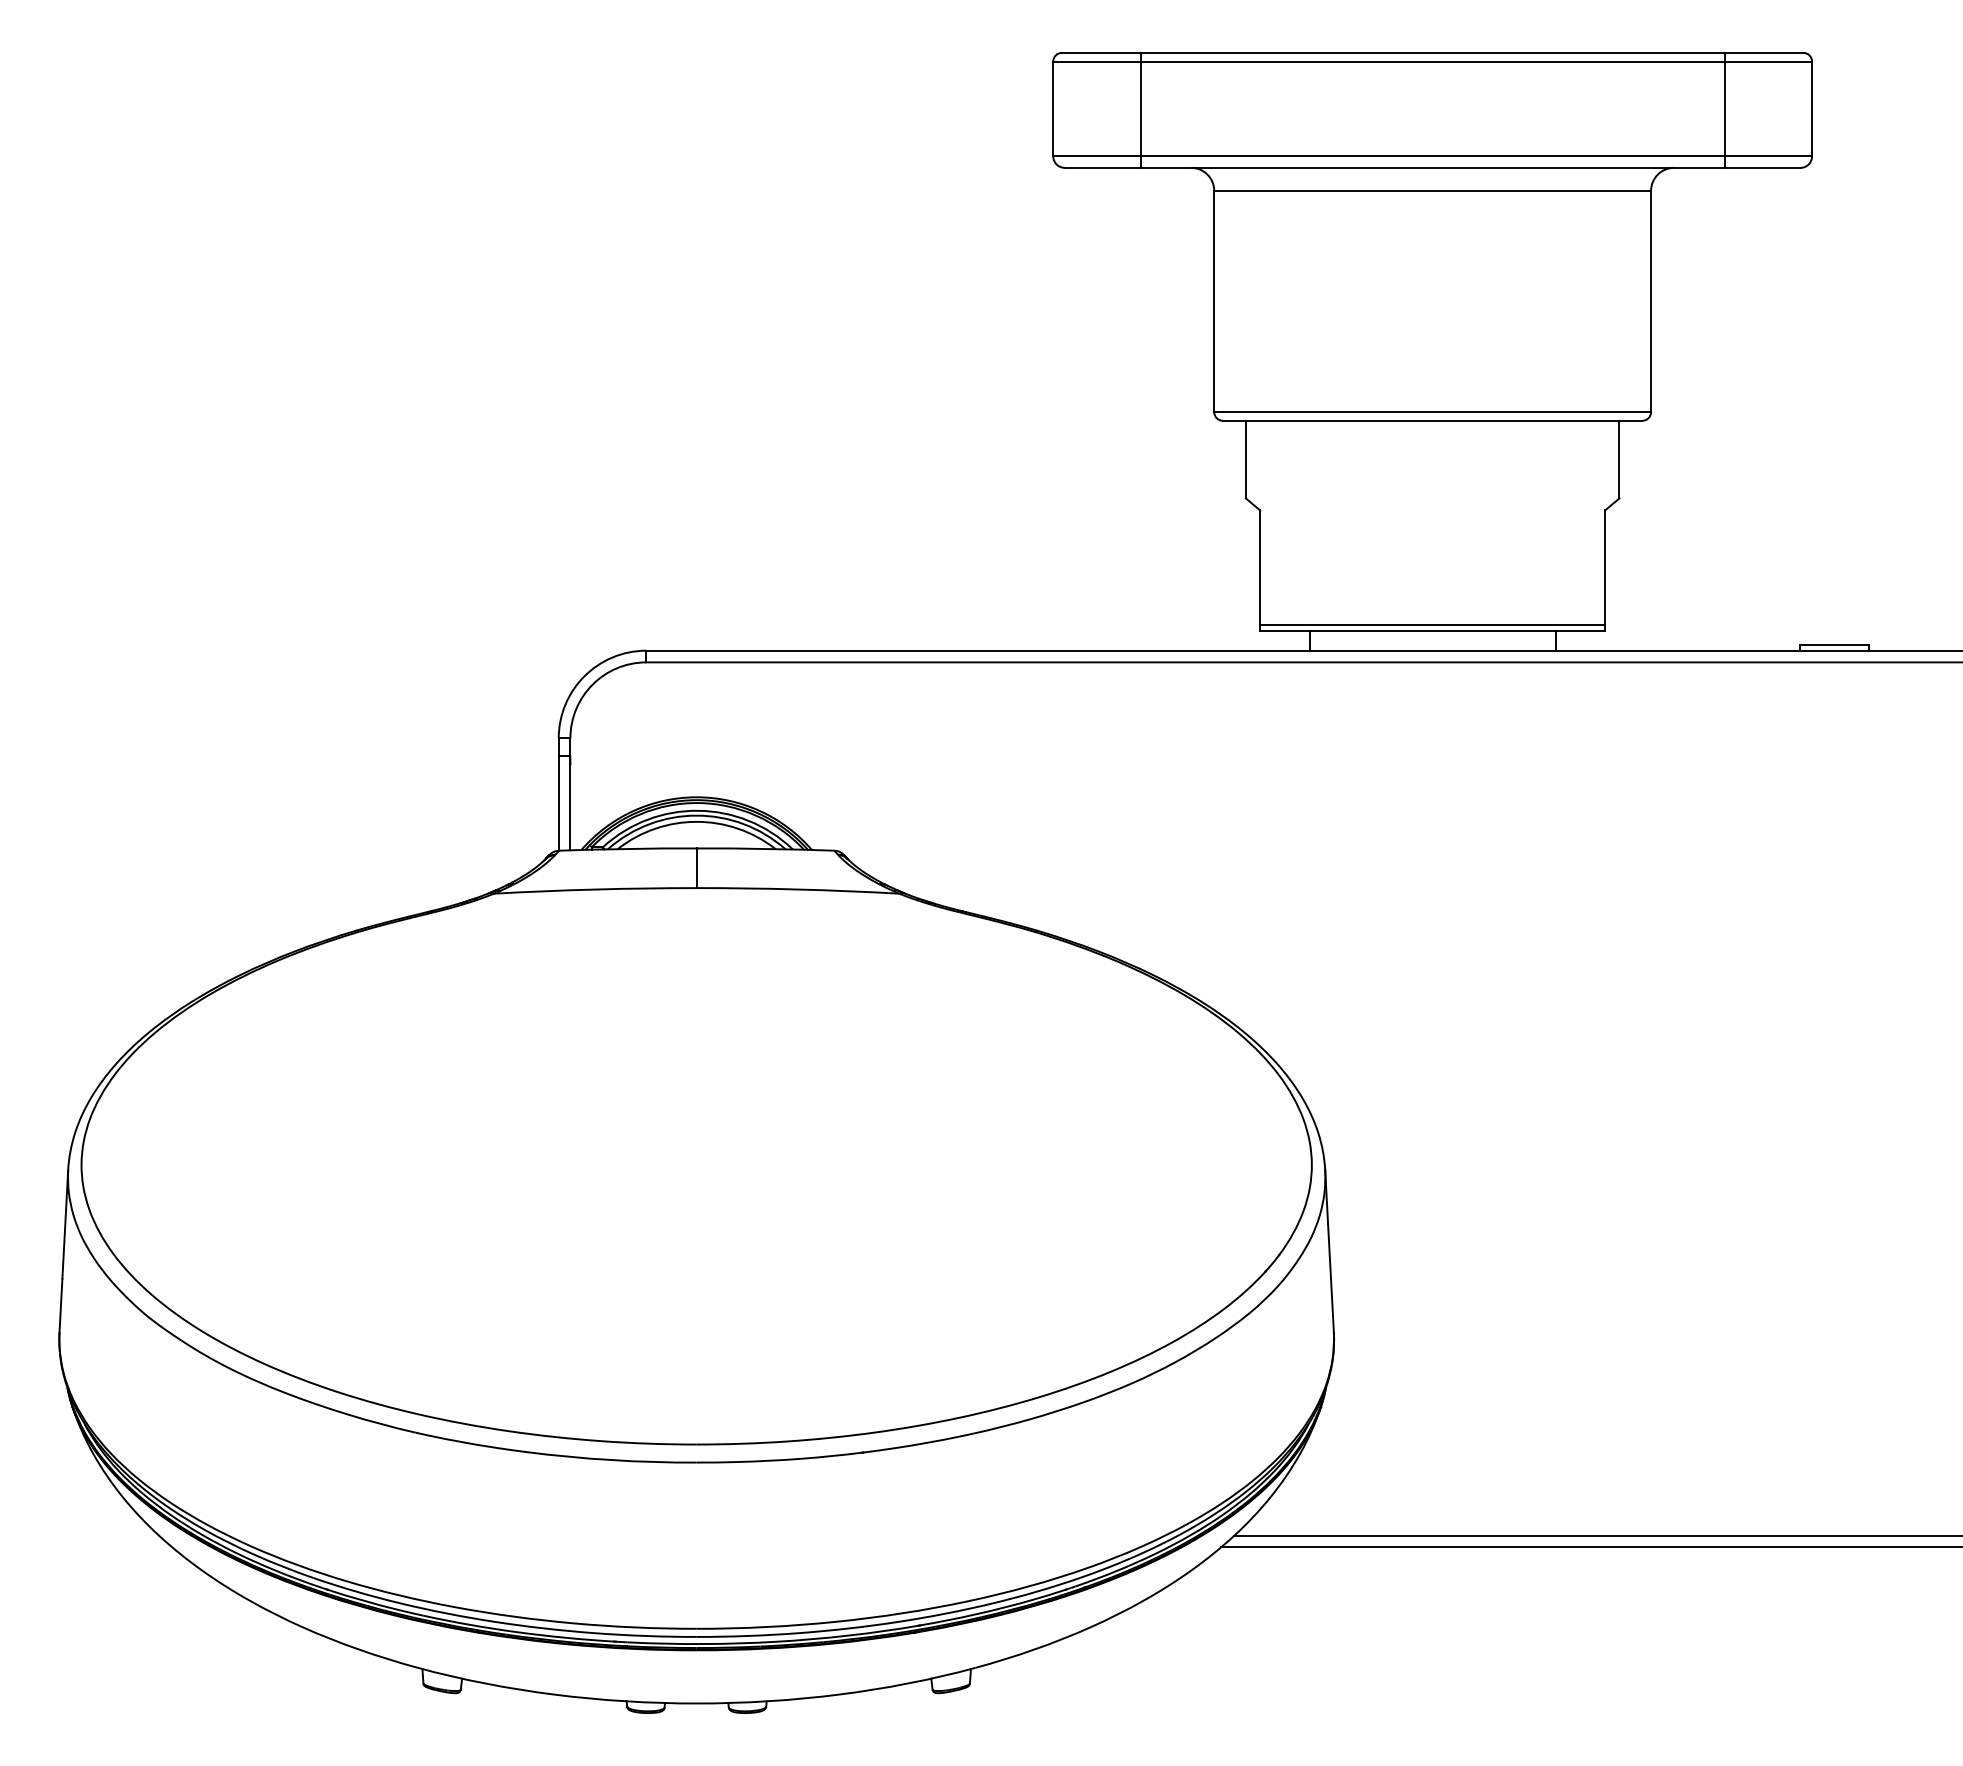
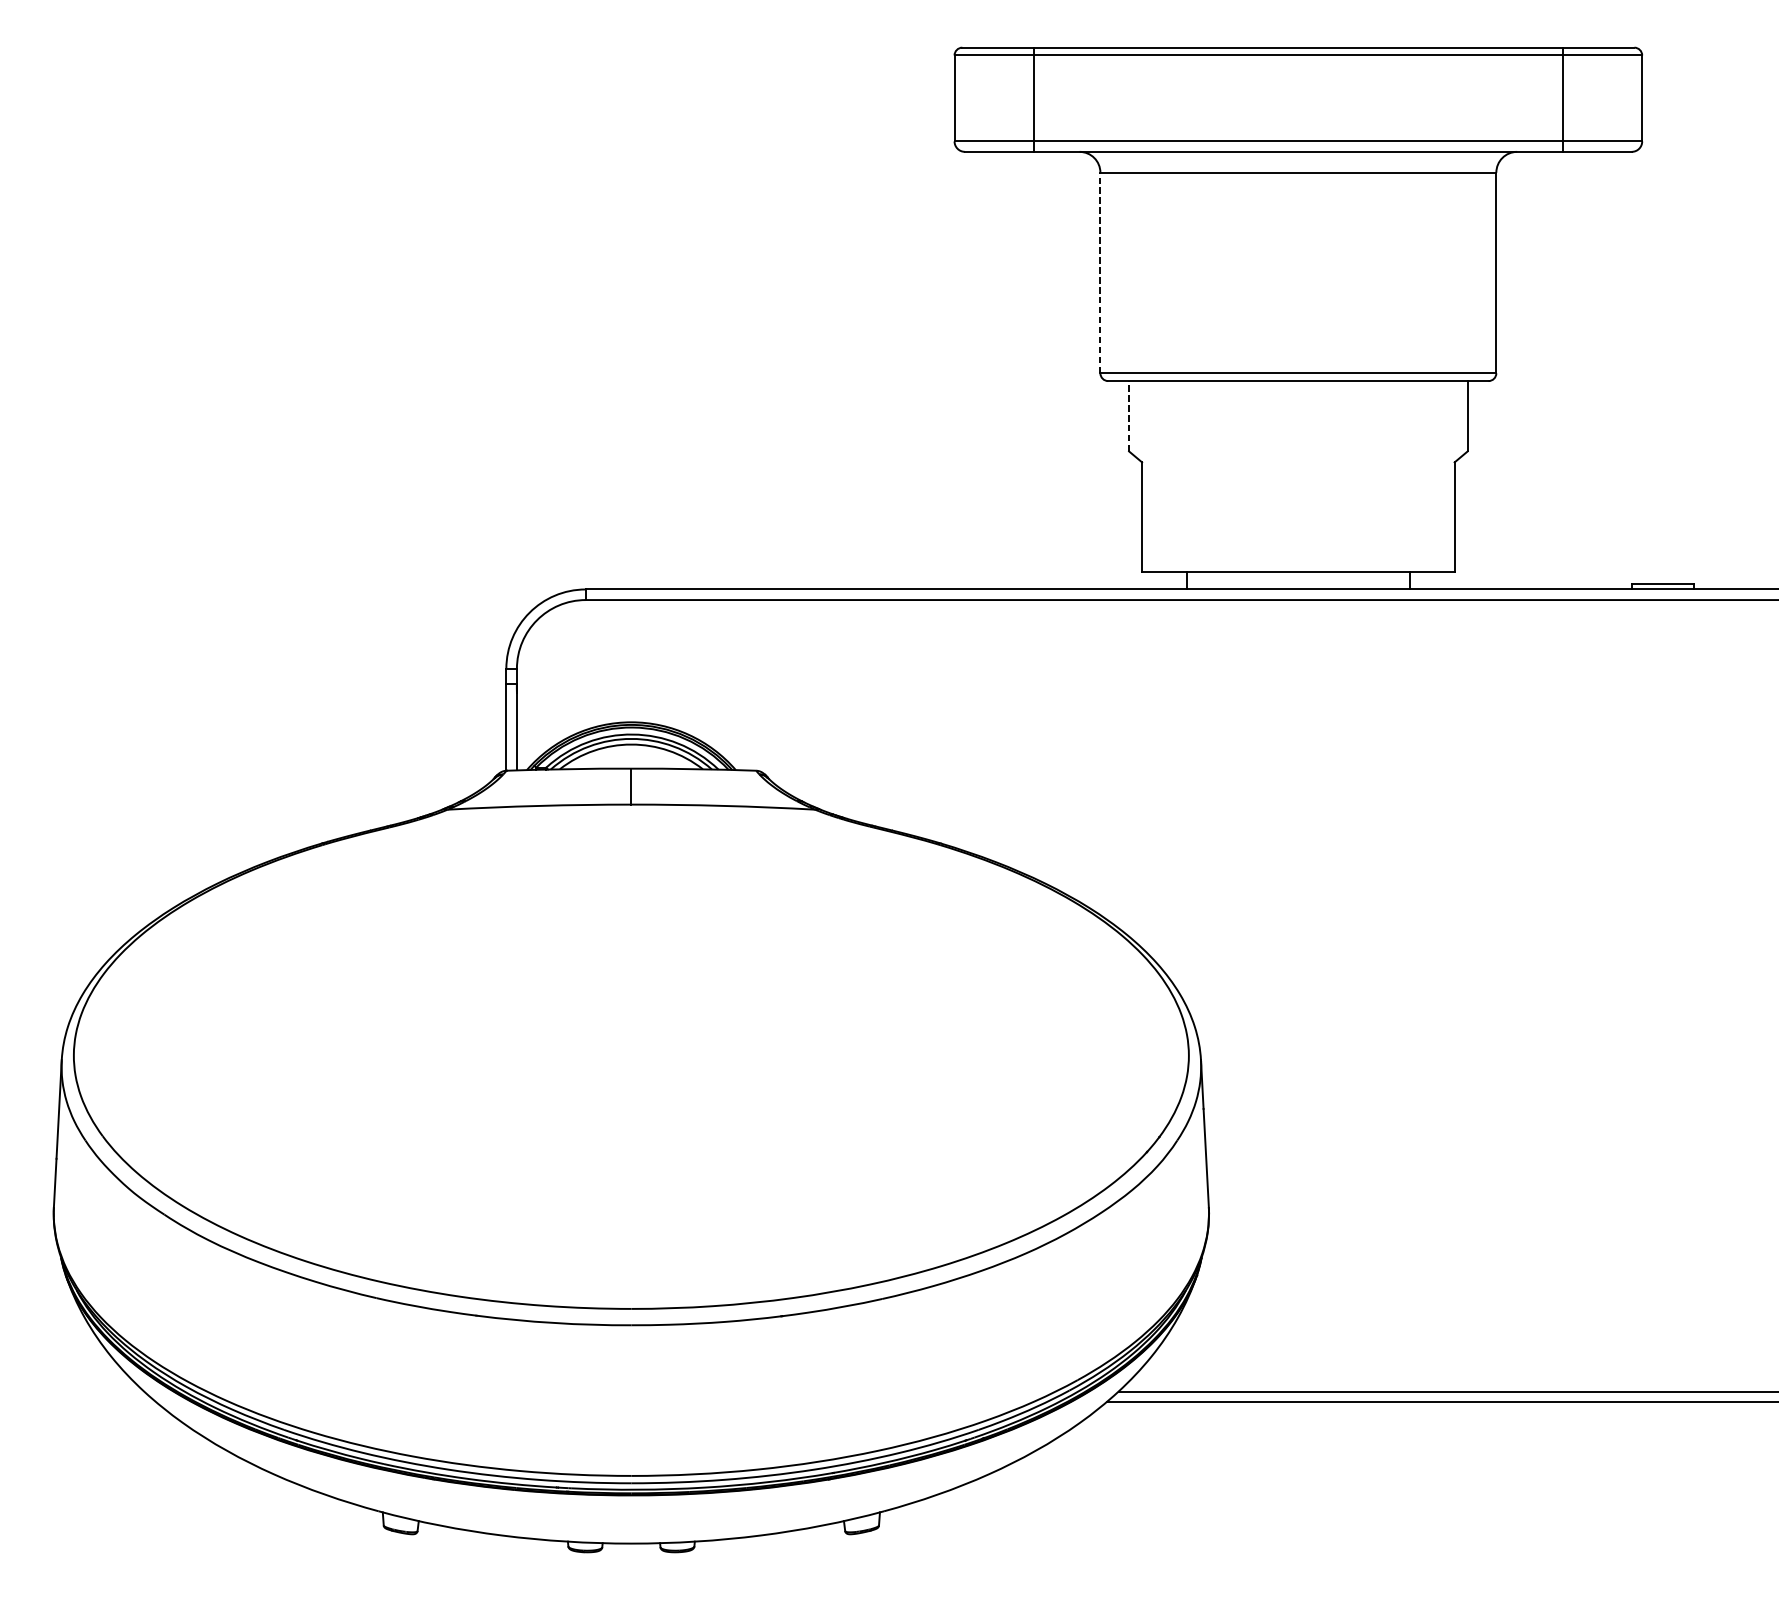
line: (1214, 301) -> (1100, 272), solid -> dashed
line: (1245, 459) -> (1128, 416), solid -> dashed
line: (1432, 625) -> (1298, 566), removed

